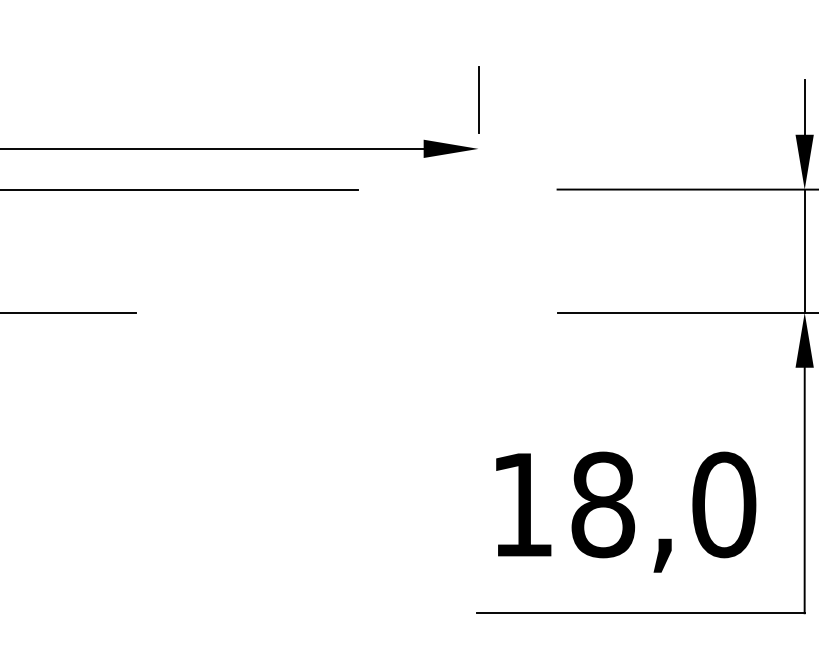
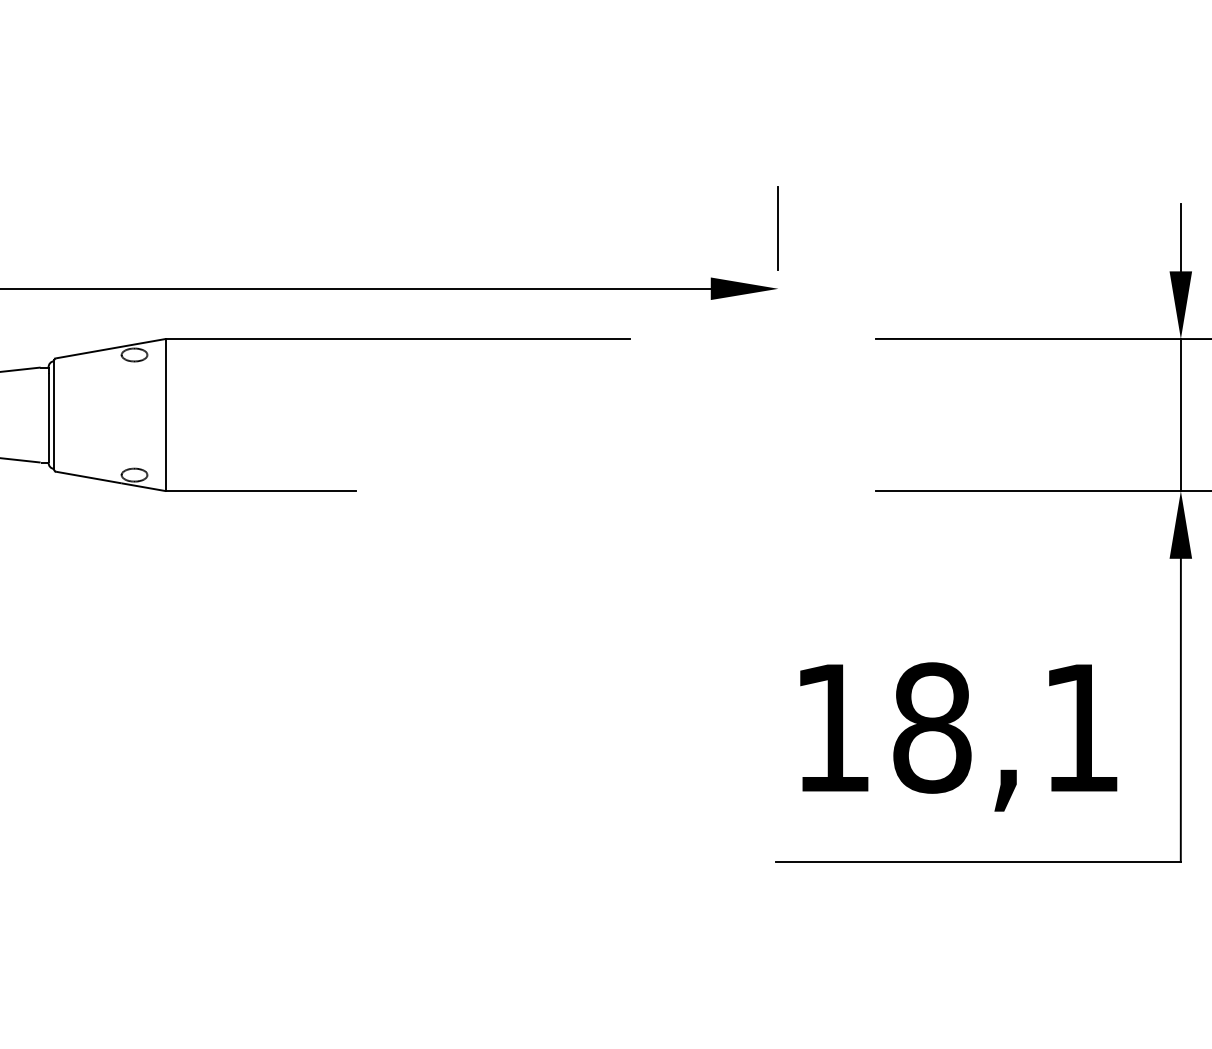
text: (724, 504) -> (1081, 727), 18,0 -> 18,1

